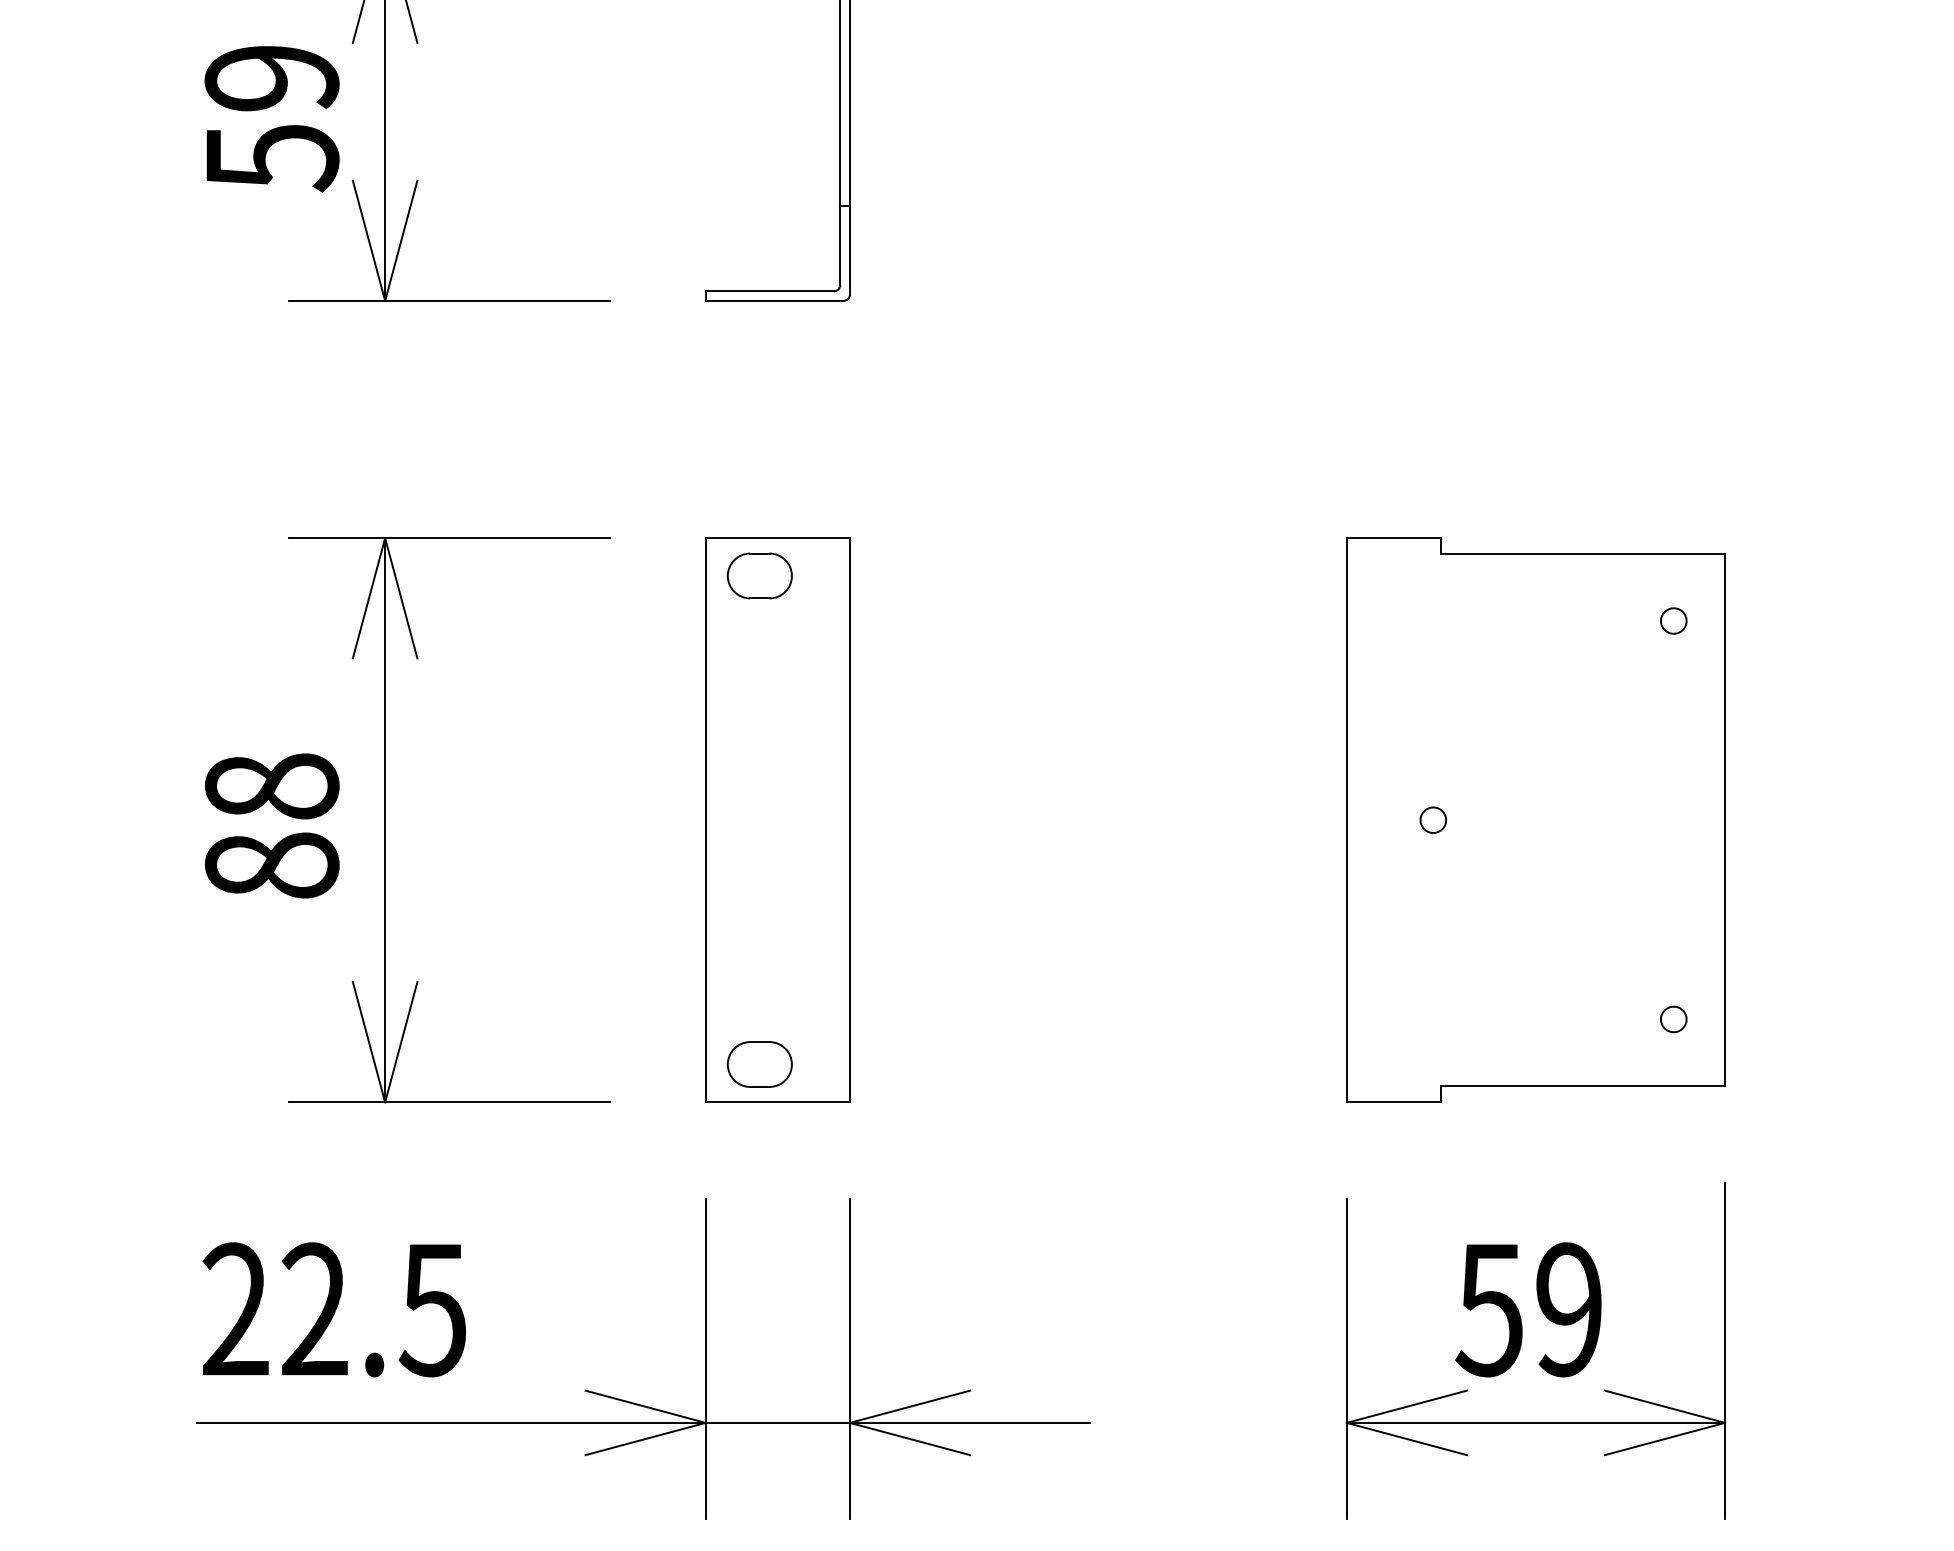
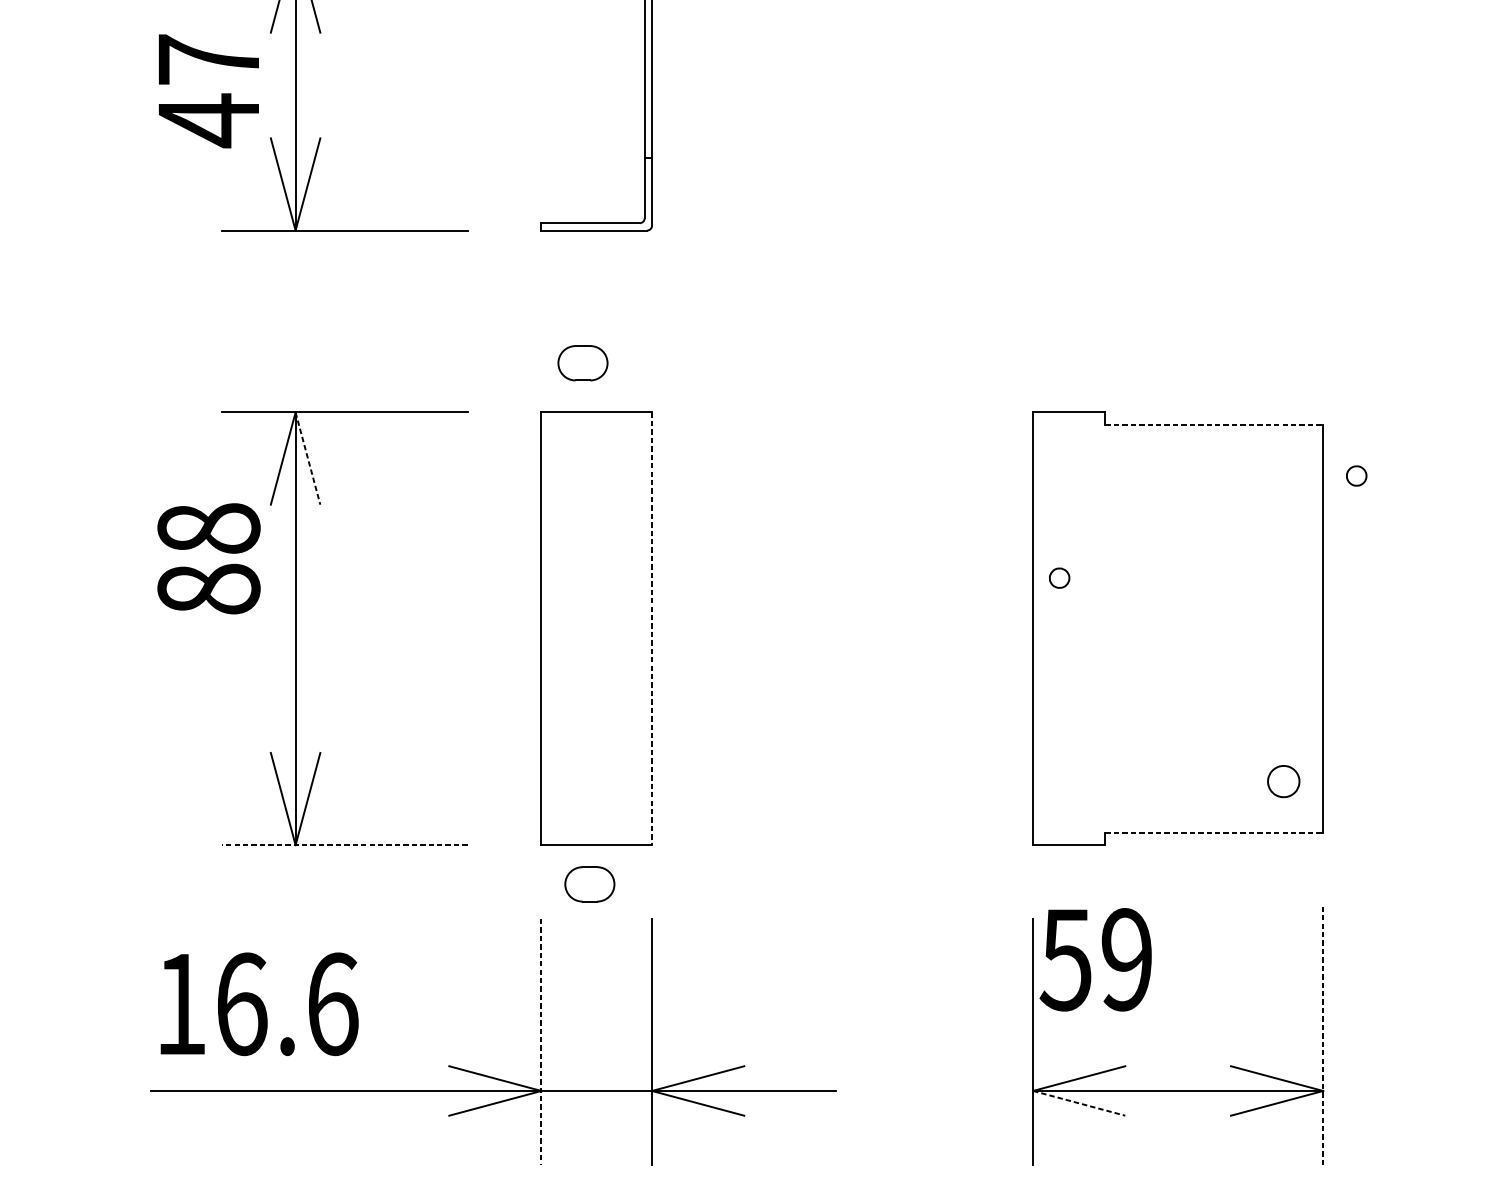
text: (271, 119) -> (208, 91), 59 -> 47
line: (1583, 554) -> (1214, 425), solid -> dashed
part: (759, 575) -> (582, 362), moved
line: (401, 598) -> (308, 458), solid -> dashed
part: (1673, 620) -> (1356, 475), moved
part: (1433, 819) -> (1059, 577), moved
line: (849, 820) -> (651, 629), solid -> dashed
text: (272, 825) -> (209, 558), moved
part: (1673, 1019) -> (1283, 781), size x1.6
part: (759, 1064) -> (589, 884), moved
line: (1583, 1086) -> (1214, 833), solid -> dashed
line: (448, 1102) -> (344, 845), solid -> dashed
text: (334, 1309) -> (256, 1004), 22.5 -> 16.6
text: (1528, 1309) -> (1095, 959), moved
line: (1725, 1351) -> (1323, 1036), solid -> dashed
line: (705, 1359) -> (541, 1042), solid -> dashed
line: (1407, 1439) -> (1079, 1103), solid -> dashed

